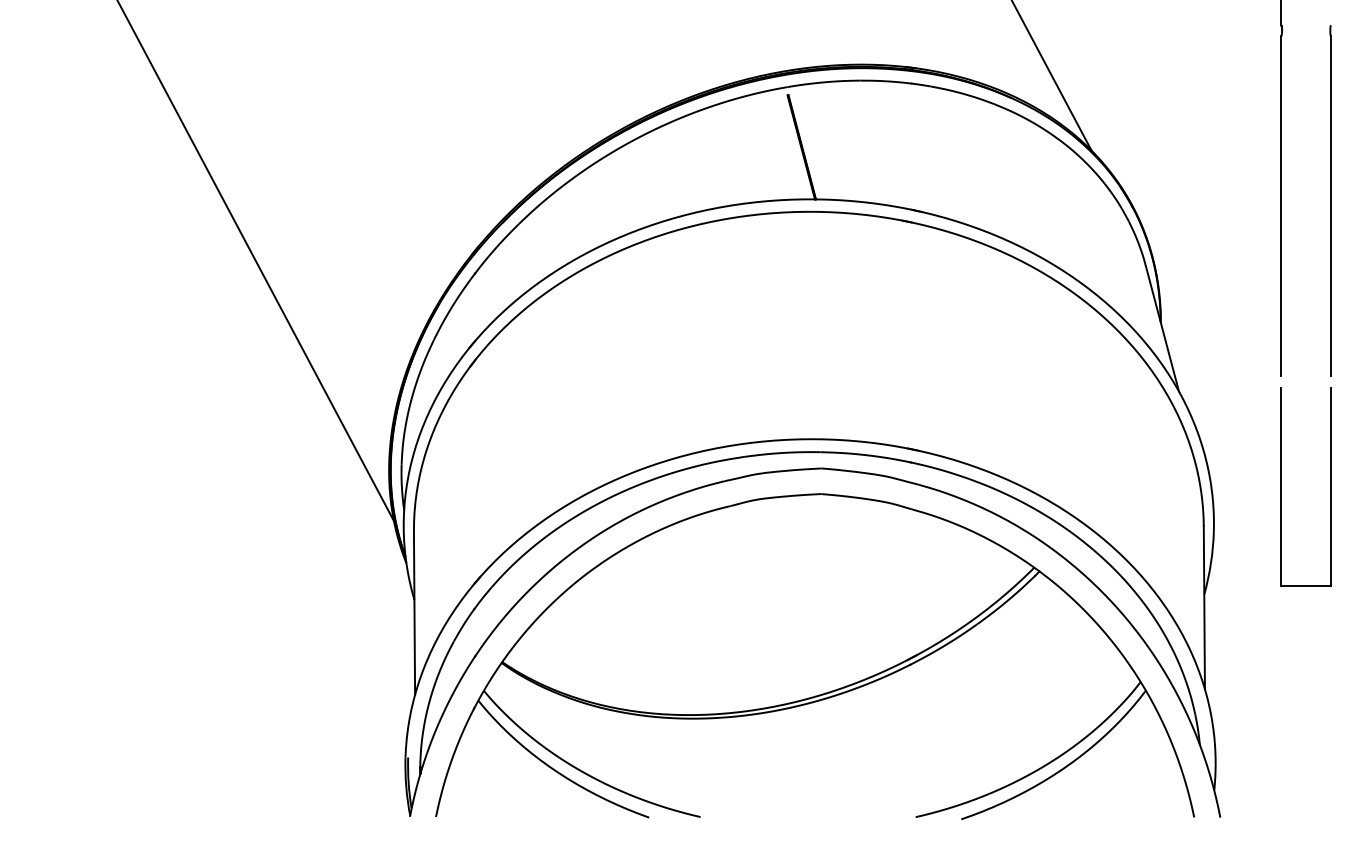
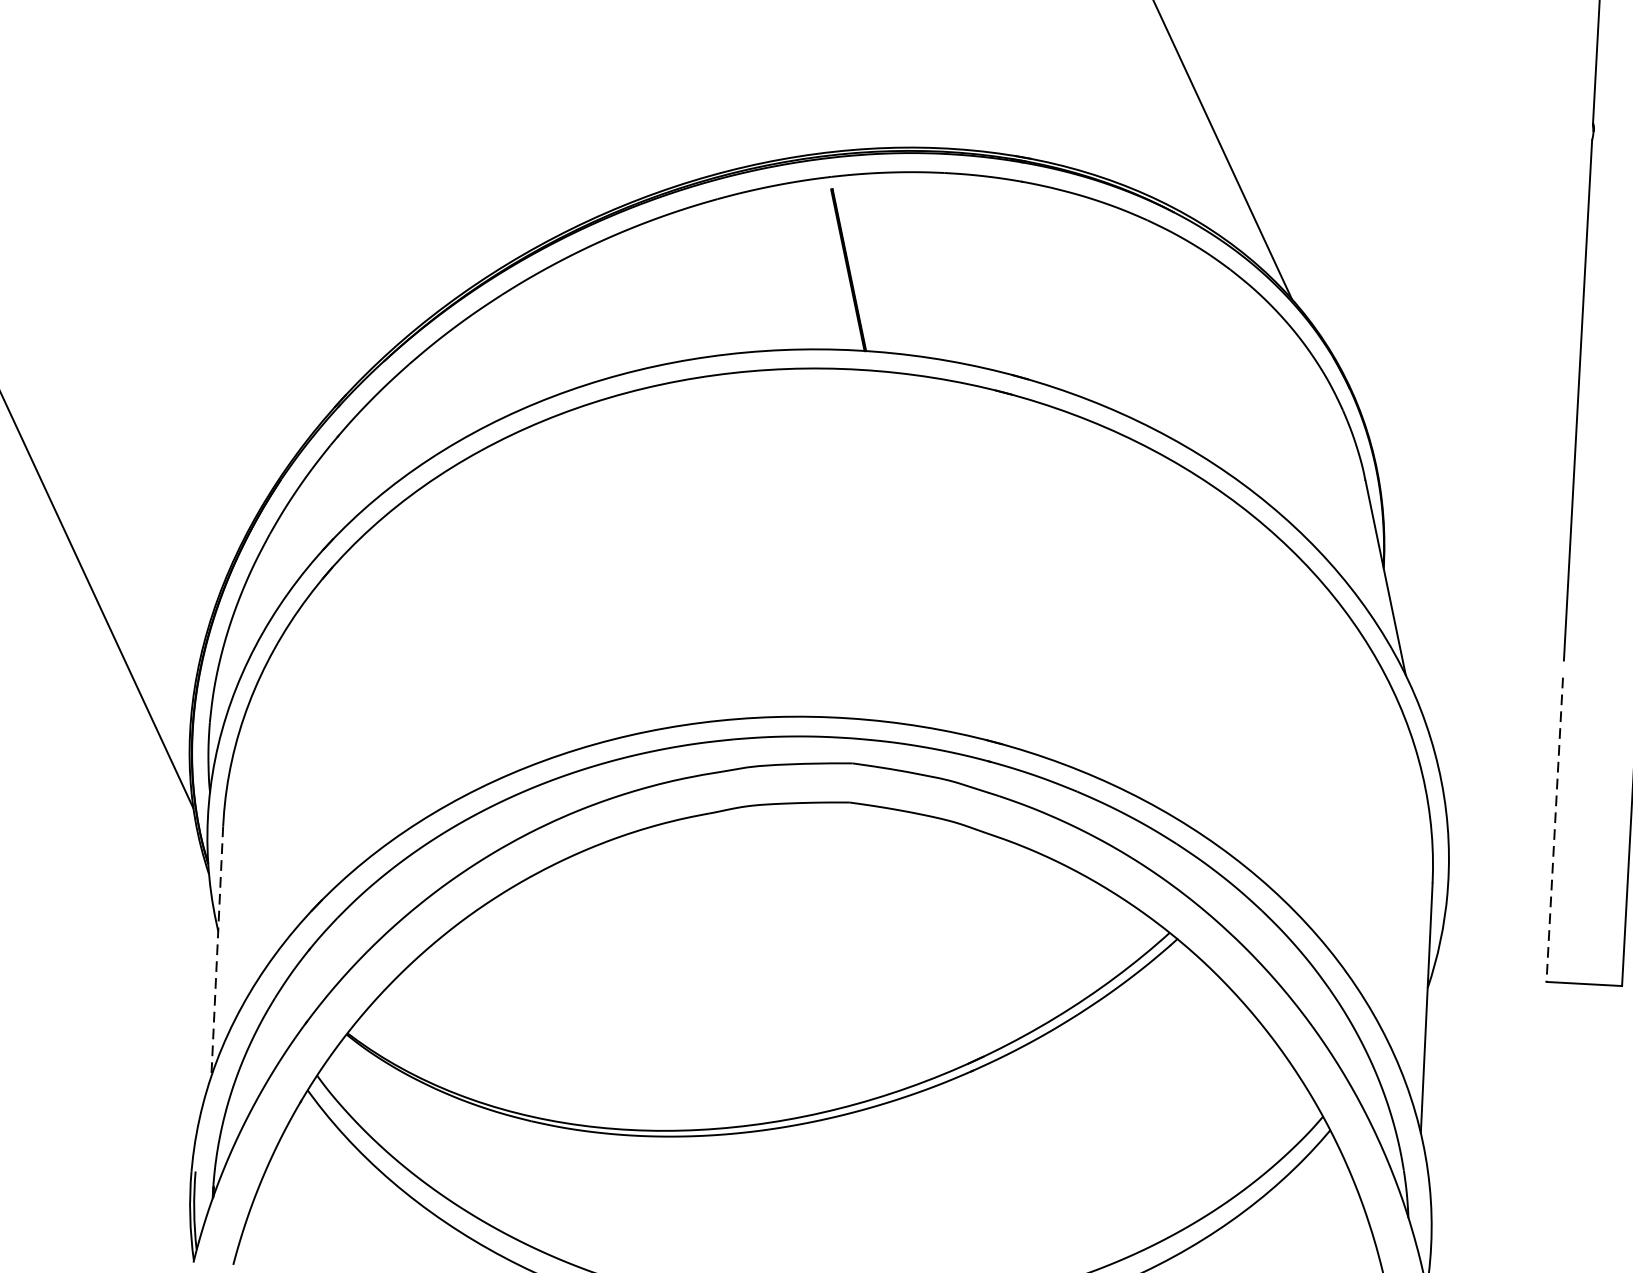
line: (1281, 487) -> (1554, 830), solid -> dashed
line: (414, 613) -> (217, 951), solid -> dashed

